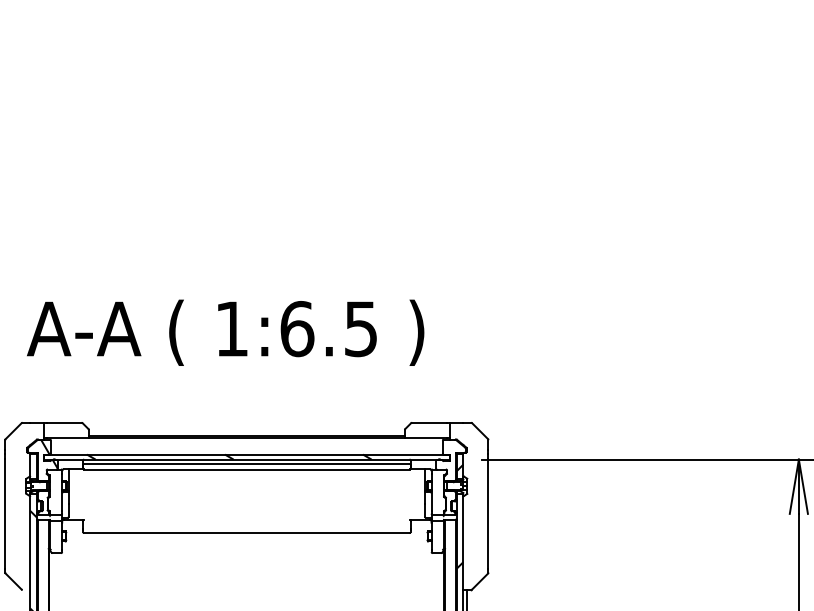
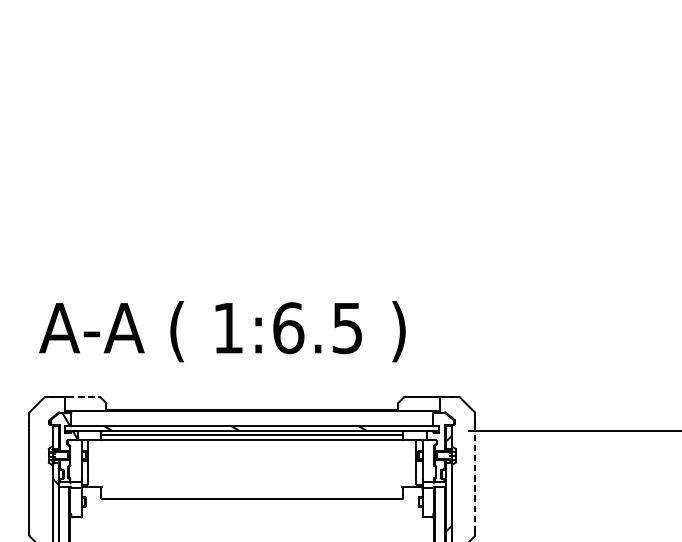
text: (225, 332) -> (222, 331), moved
line: (64, 422) -> (83, 396), solid -> dashed
line: (488, 513) -> (475, 480), solid -> dashed

